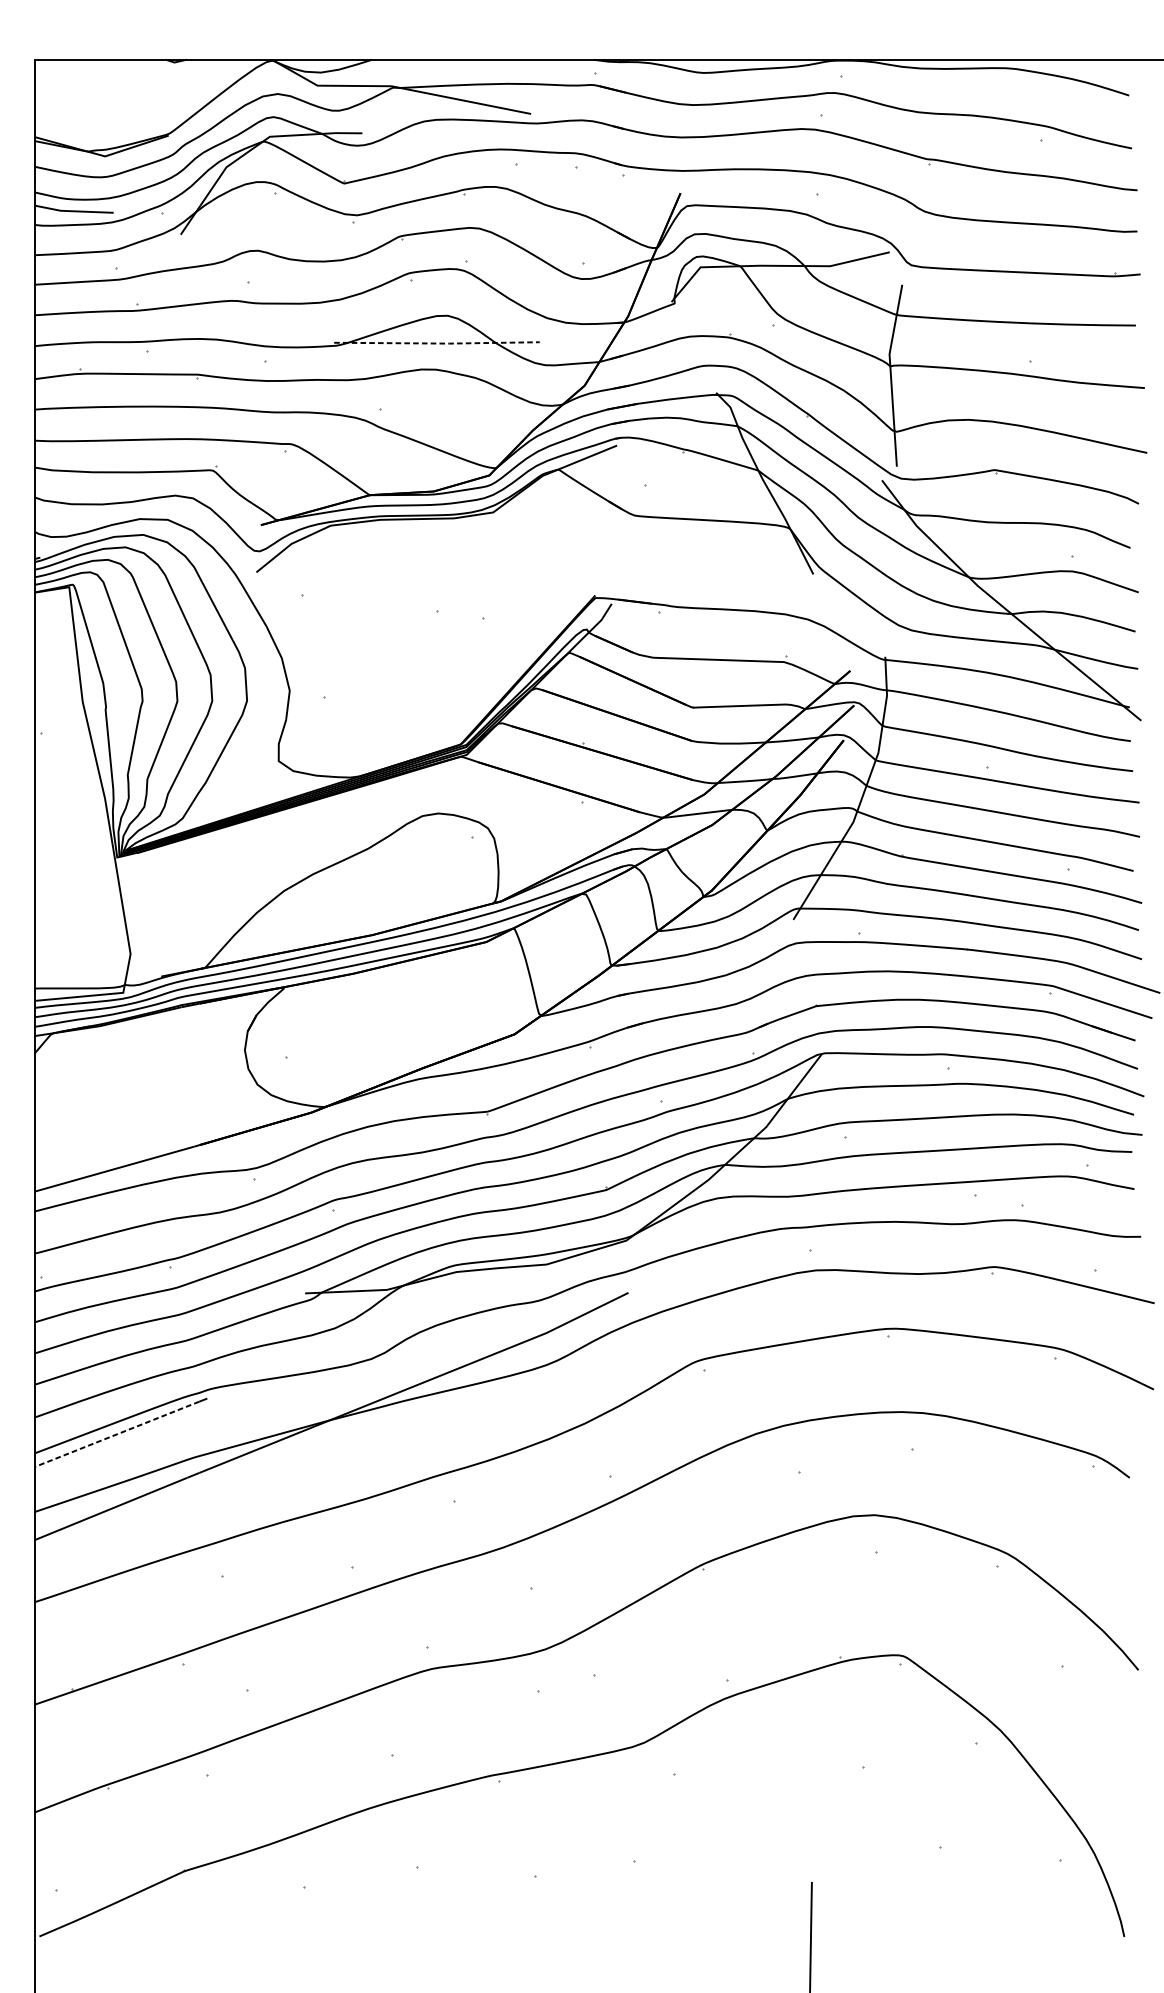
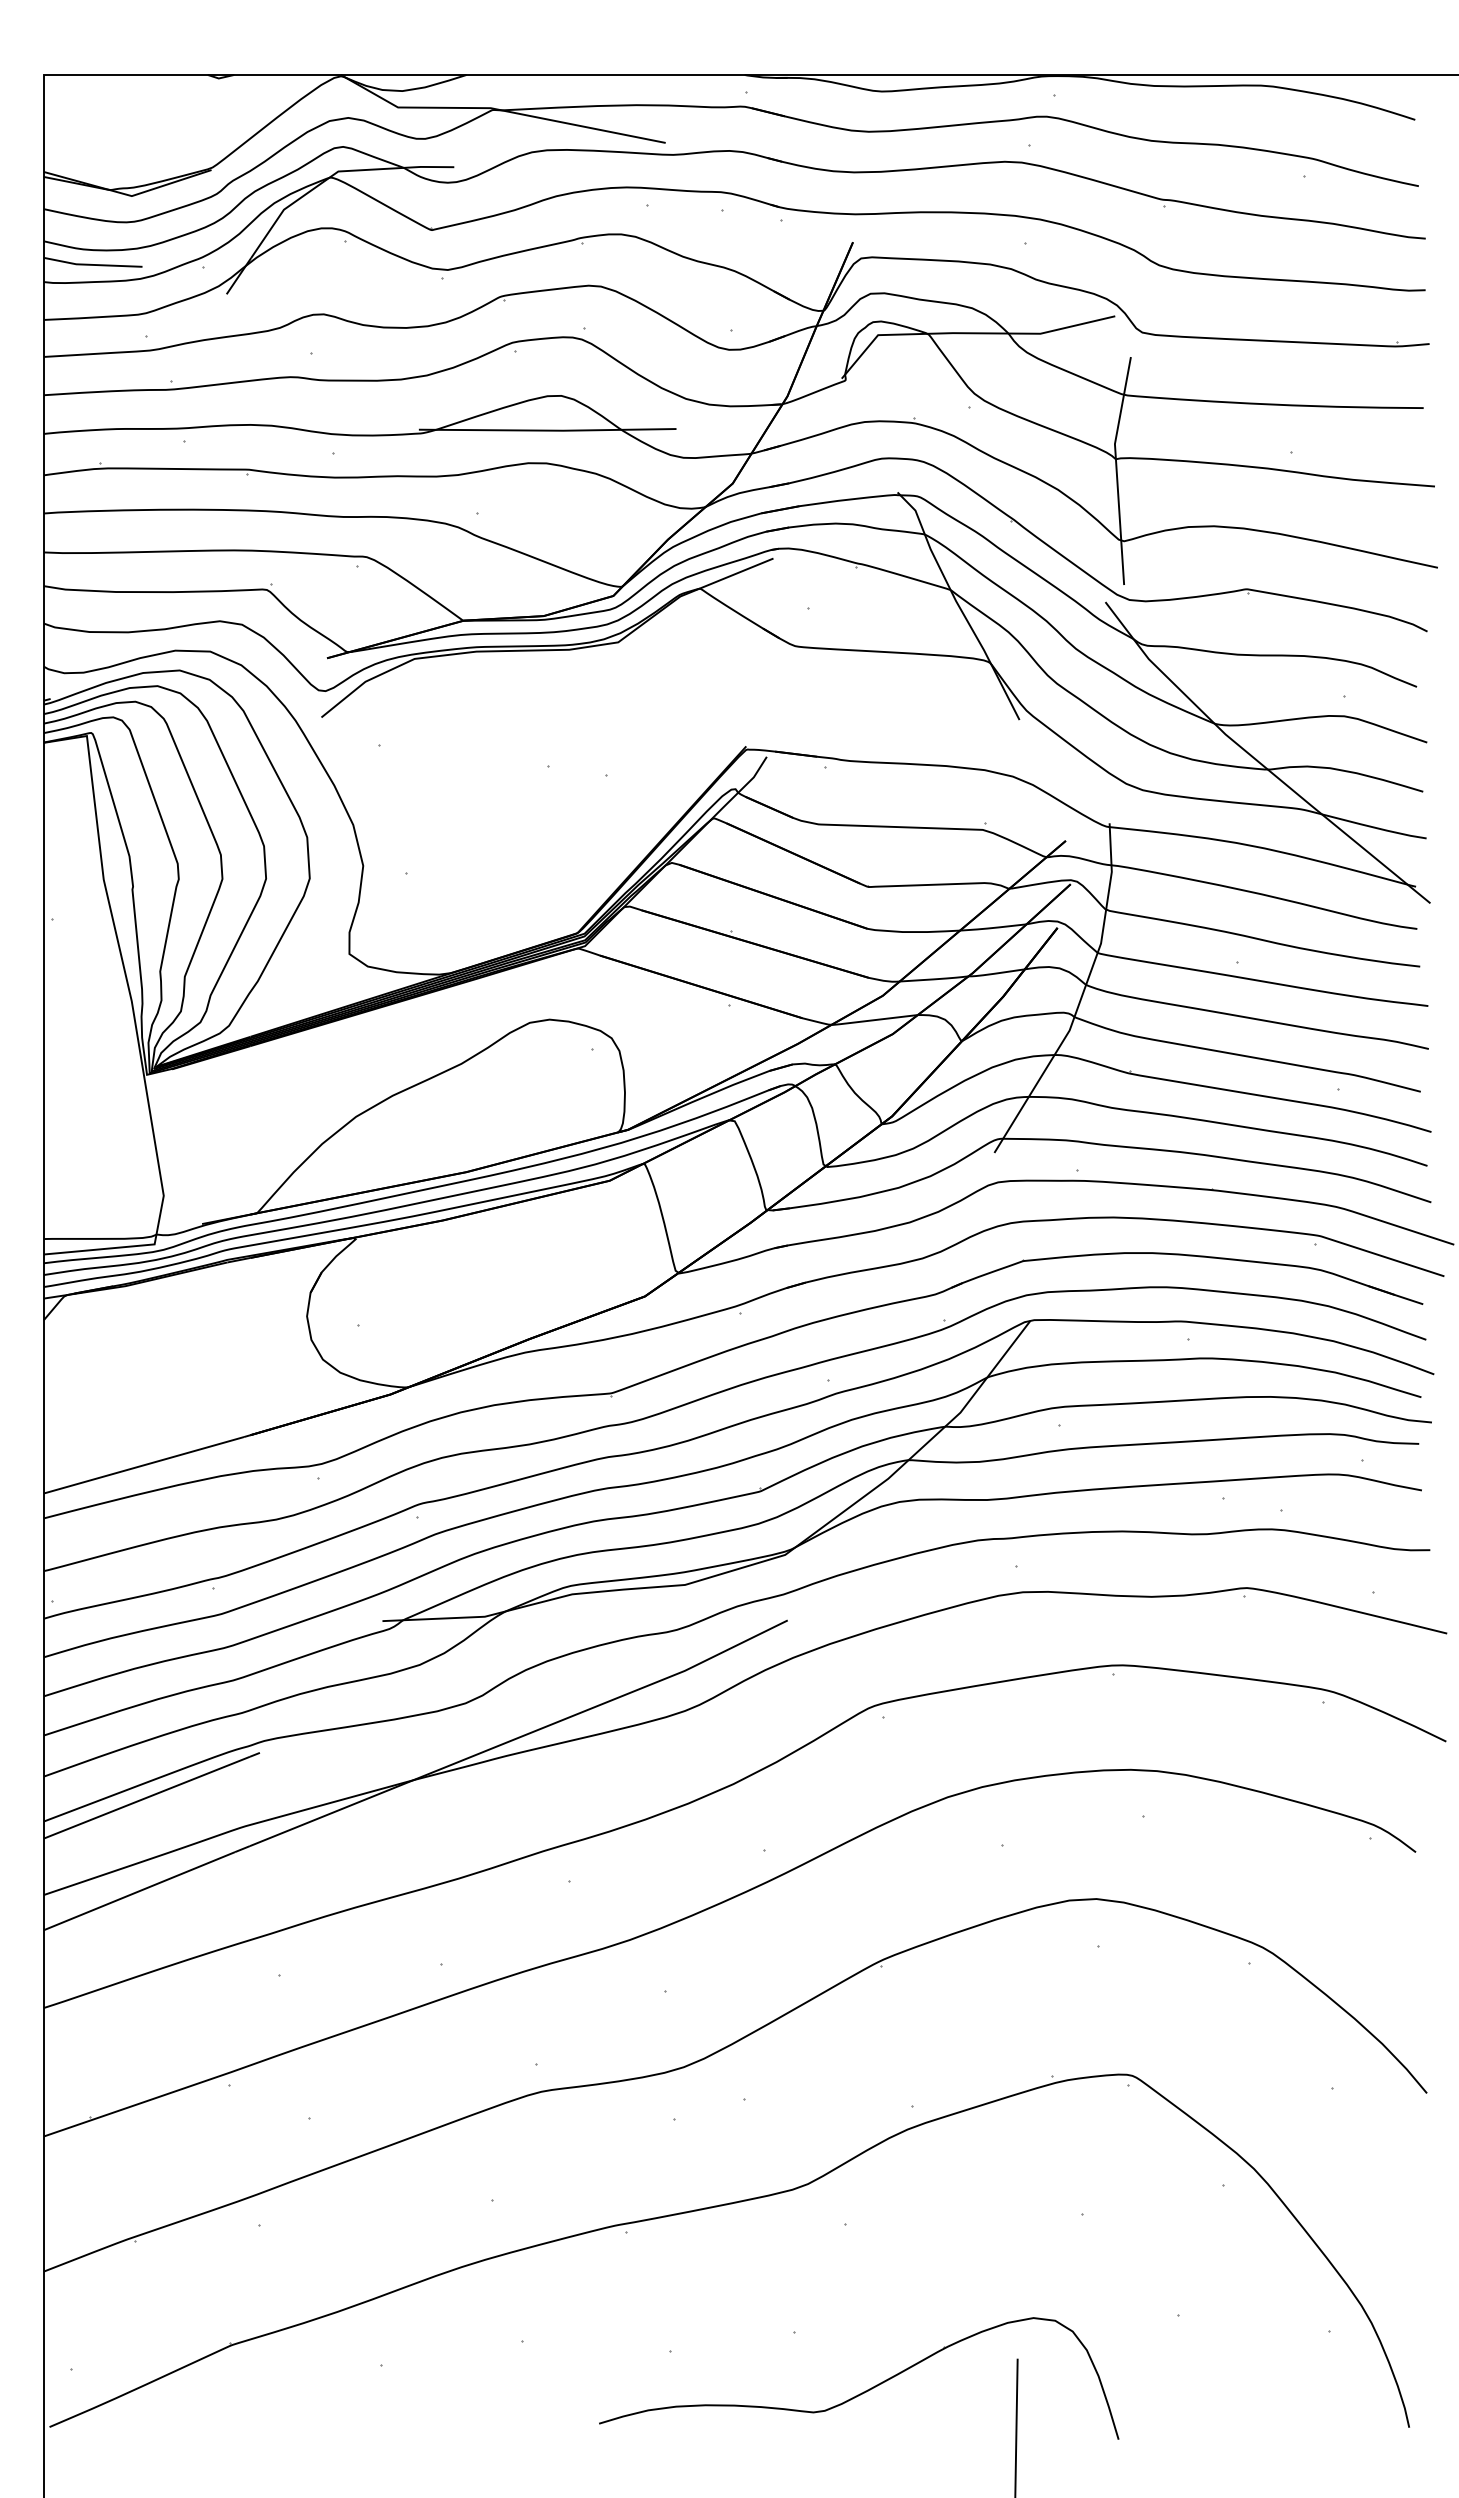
line: (437, 343) -> (548, 430), dashed -> solid
line: (116, 1434) -> (146, 1797), dashed -> solid
part: (690, 1907) -> (865, 2390), added

